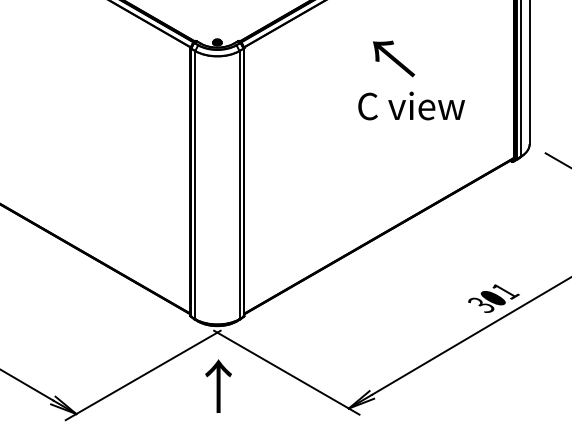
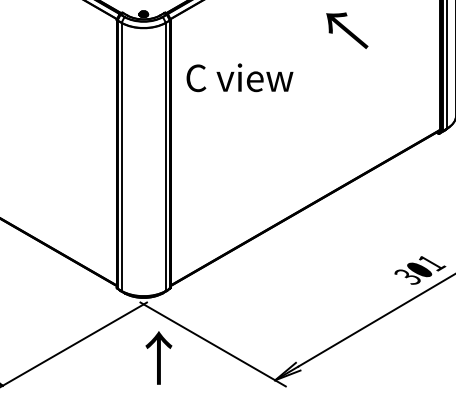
text: (394, 58) -> (347, 30), moved
text: (411, 105) -> (239, 77), moved
text: (218, 385) -> (158, 357), moved

